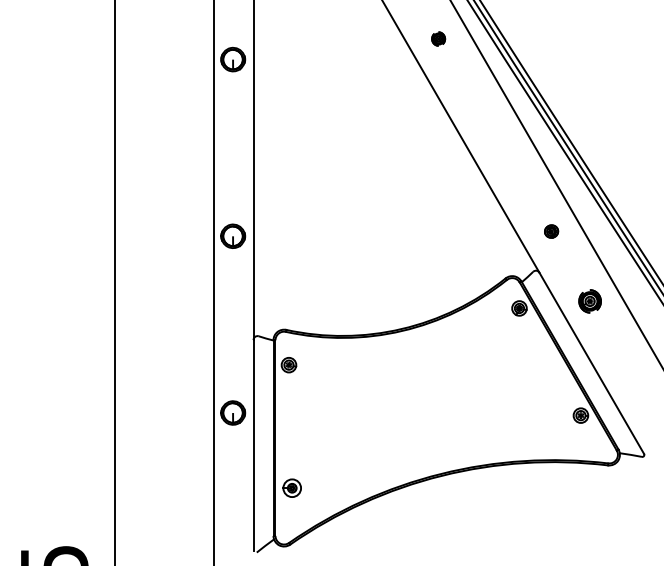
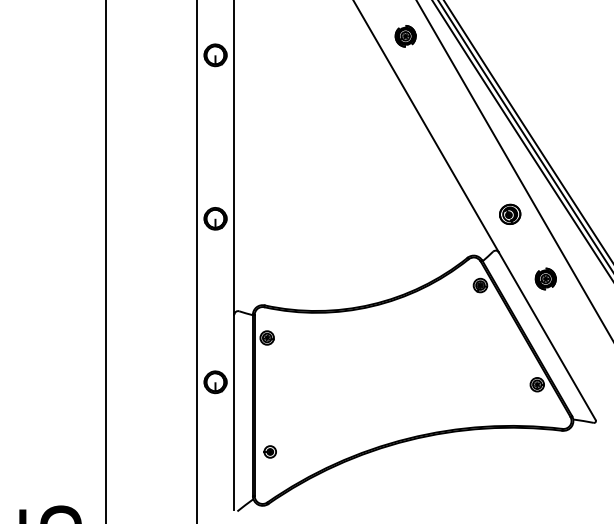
part: (438, 38) -> (405, 35), size x1.67
part: (551, 231) -> (510, 214), size x1.67
part: (292, 488) -> (270, 452), size x0.71

